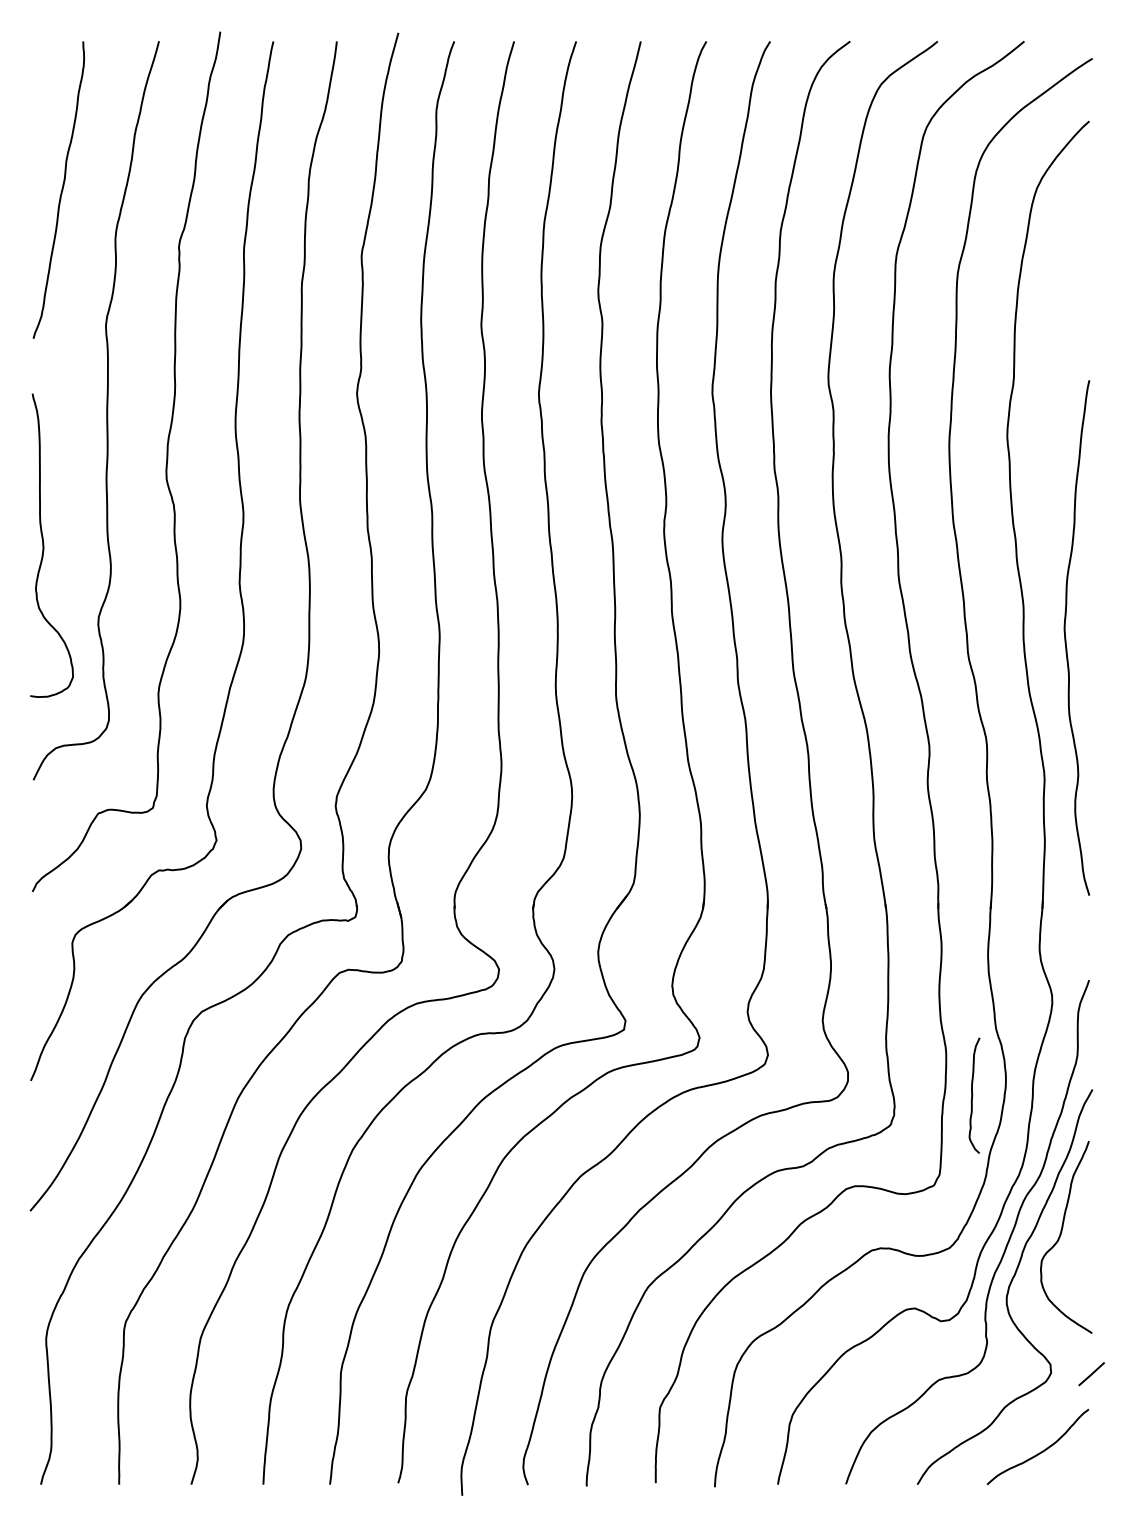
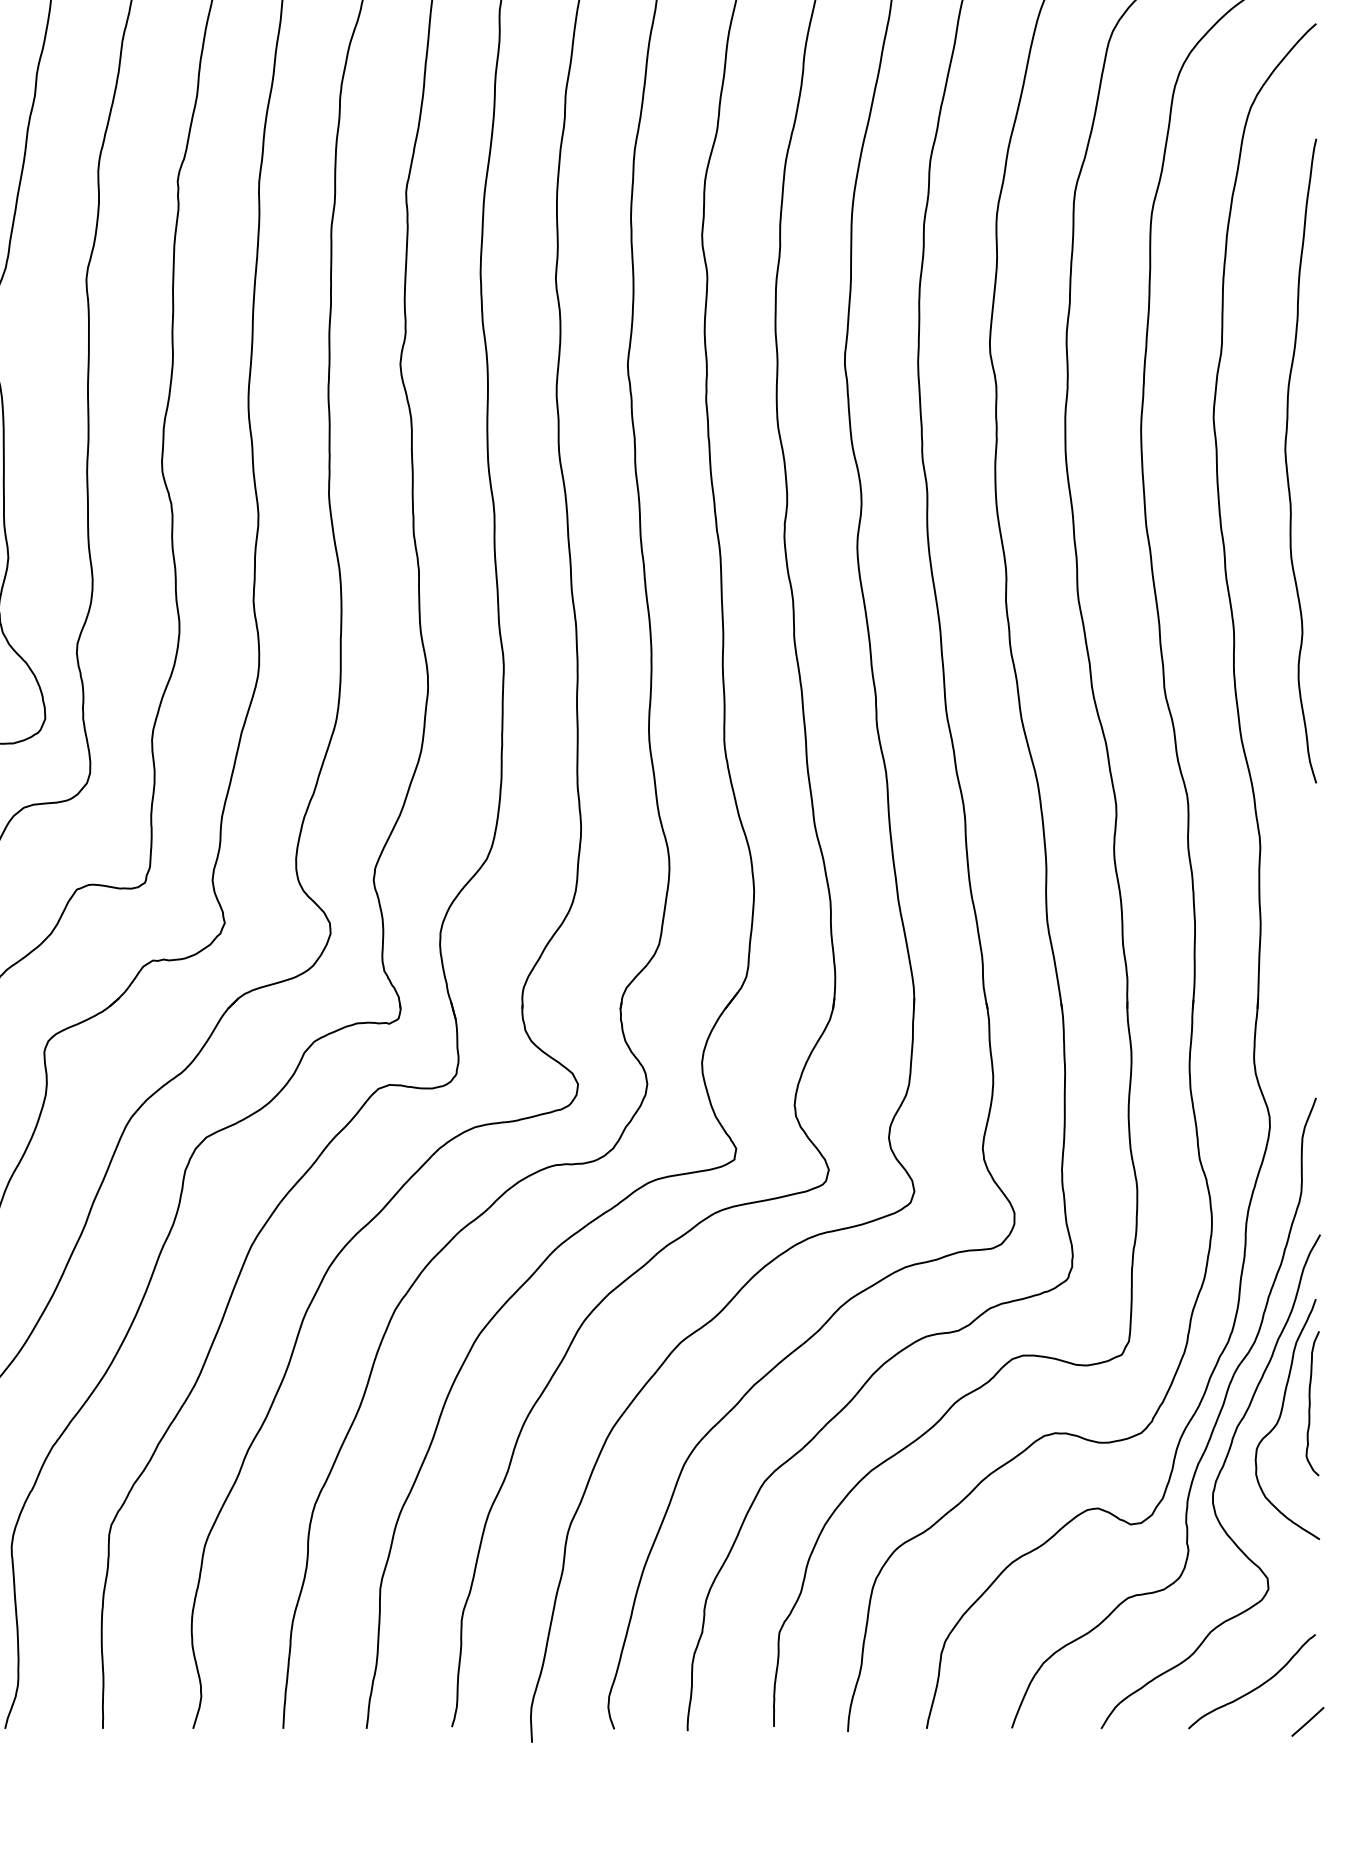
curve: (1066, 638) -> (1287, 461), moved
curve: (973, 1095) -> (1311, 1403), moved
line: (1091, 1374) -> (1307, 1722), moved

